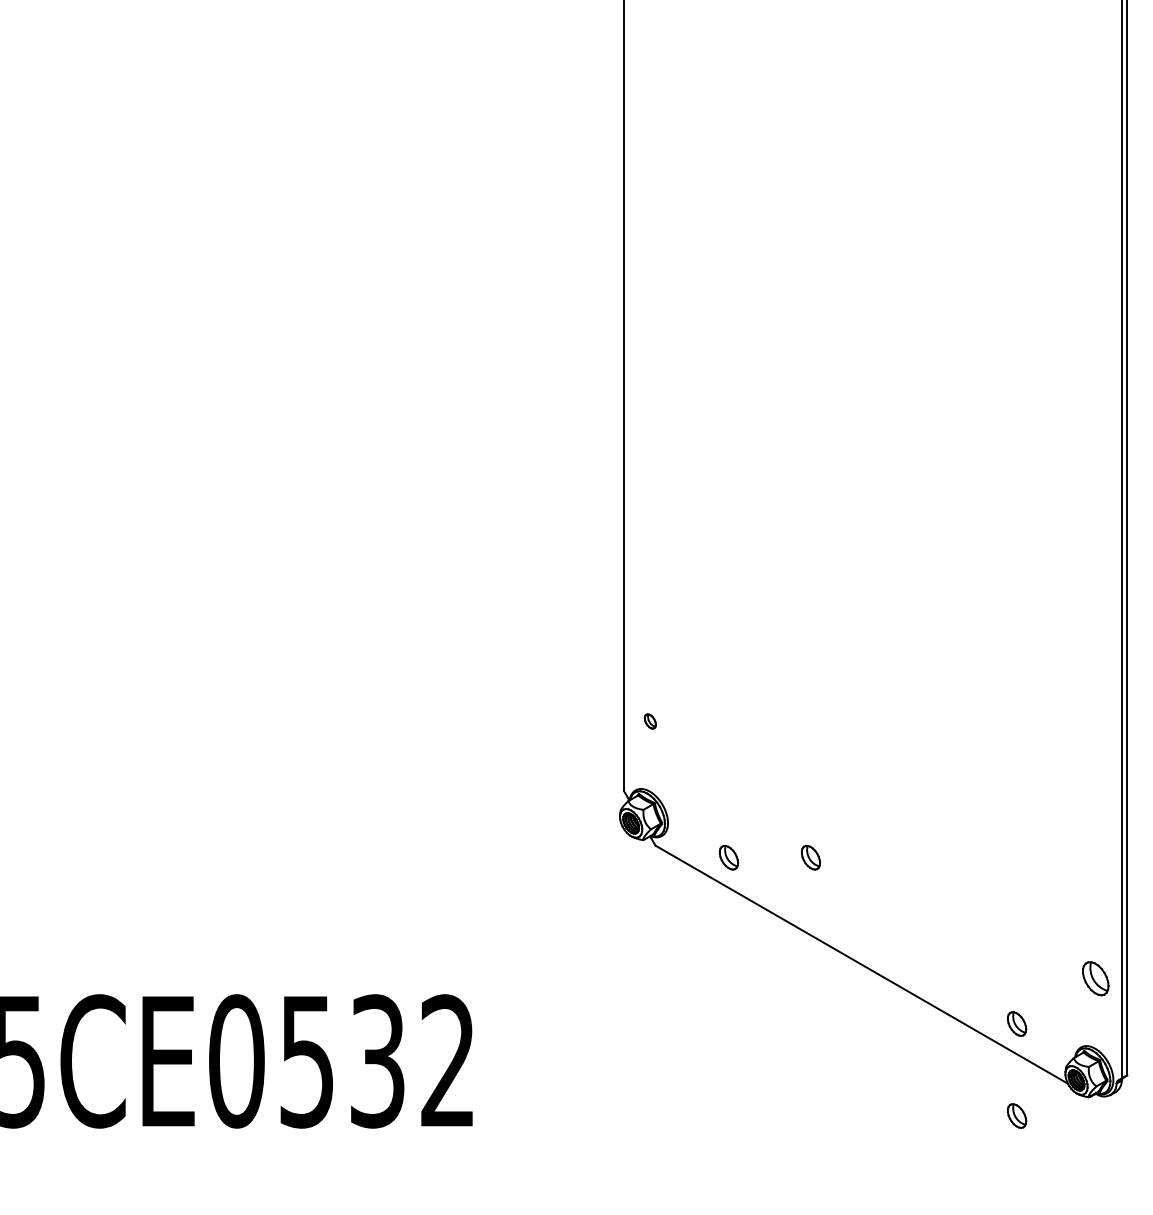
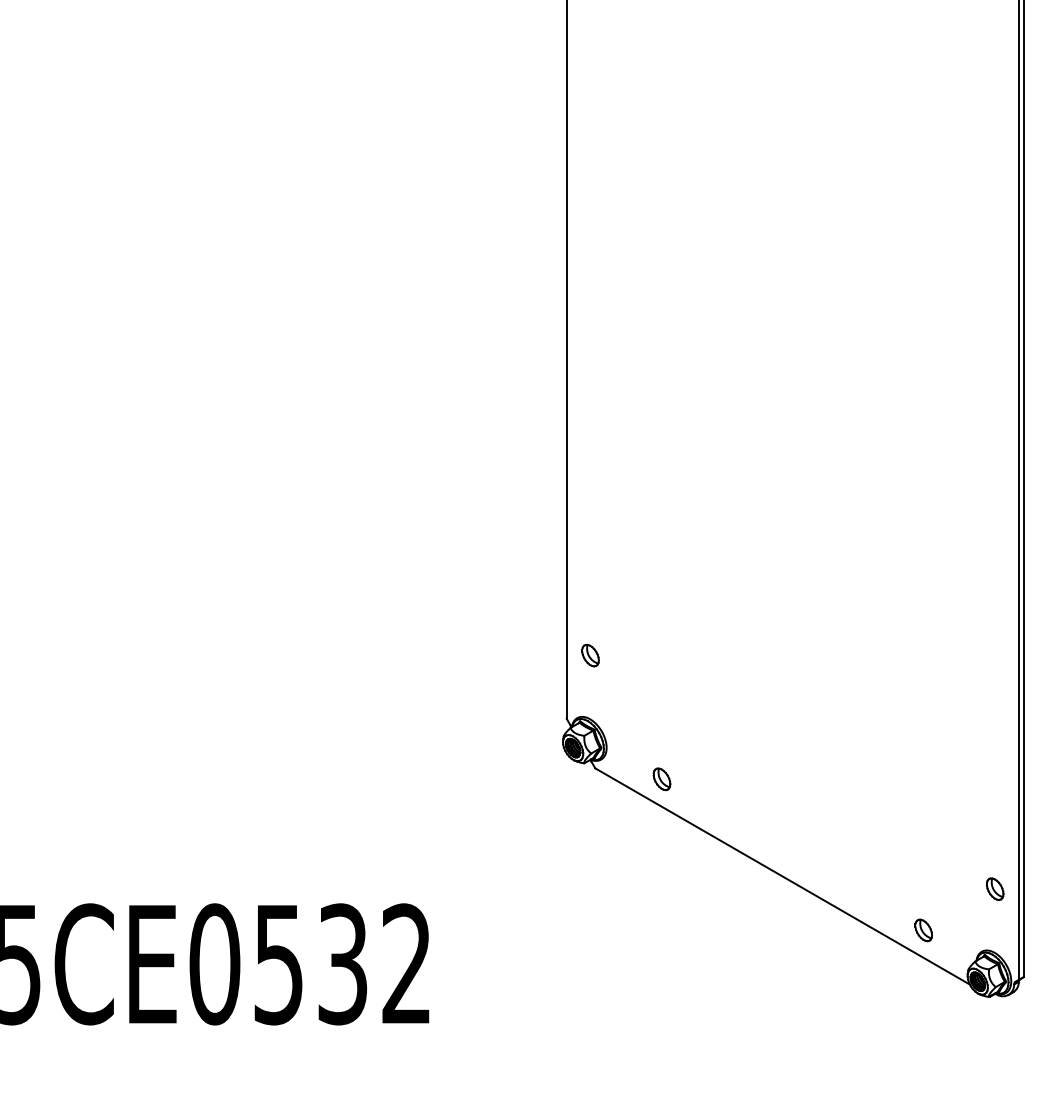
part: (650, 721) -> (590, 655), size x1.67
part: (810, 857) -> (736, 779), removed
part: (1095, 978) -> (995, 889), size x0.71
part: (1017, 1115) -> (924, 1013), removed

